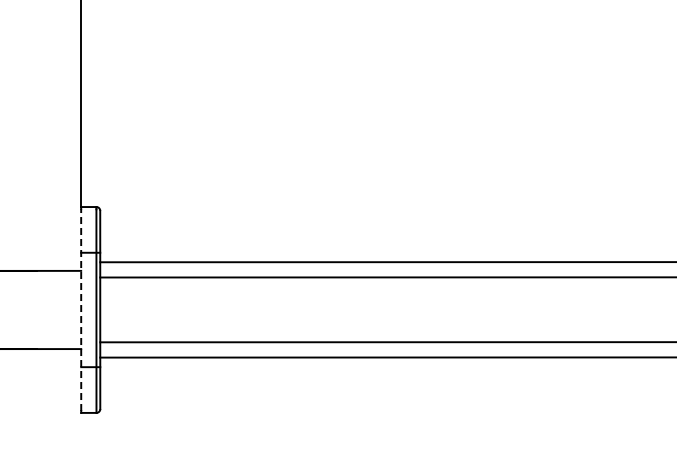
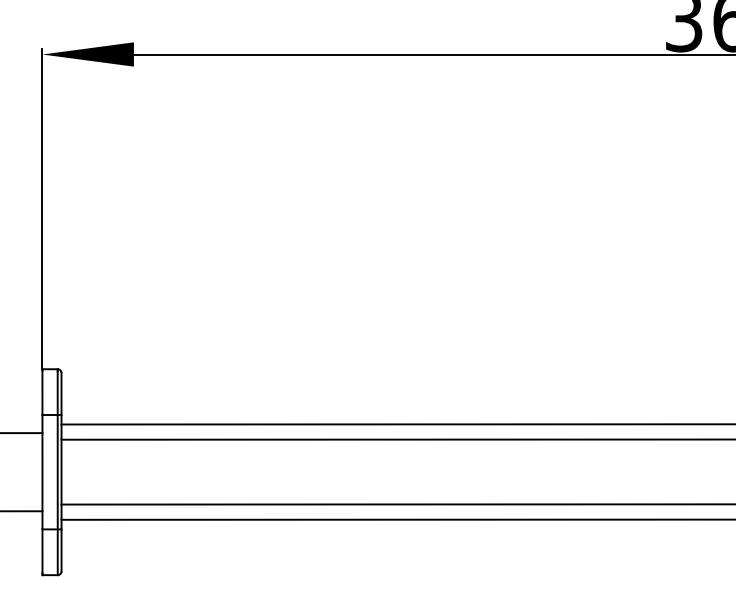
line: (81, 309) -> (42, 471), dashed -> solid

